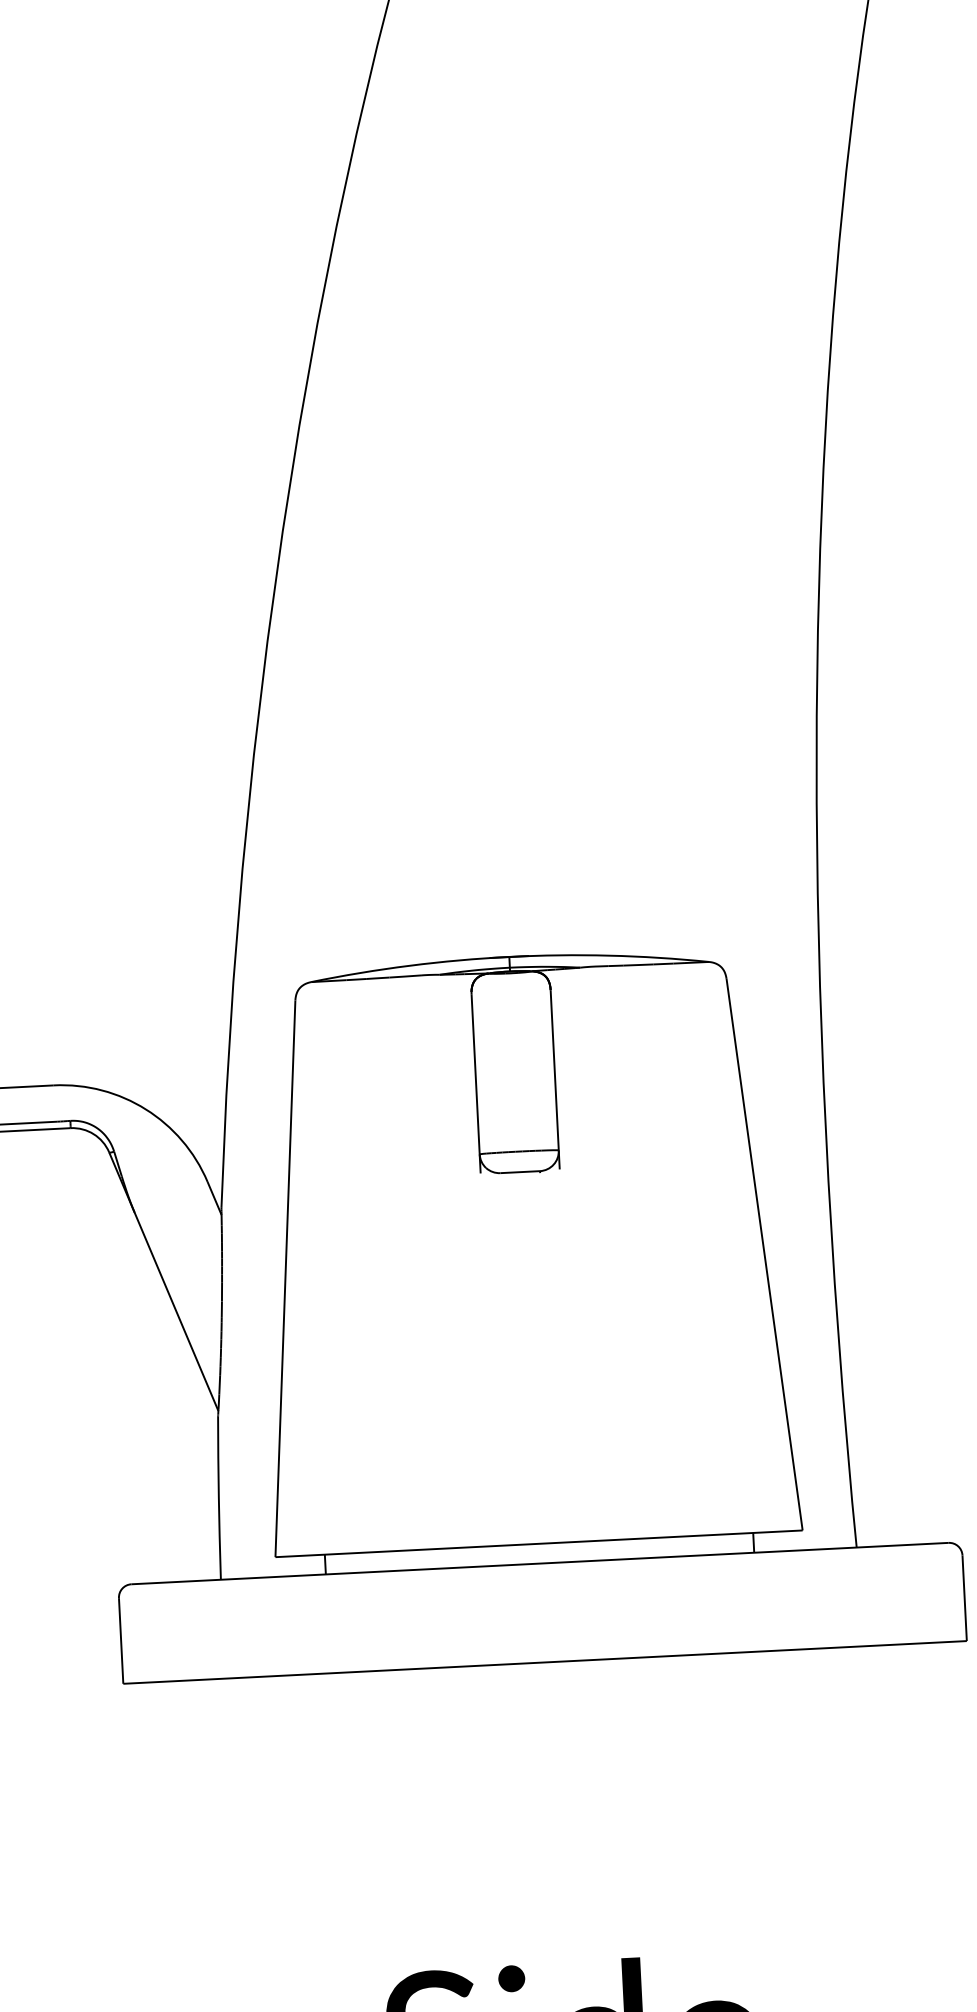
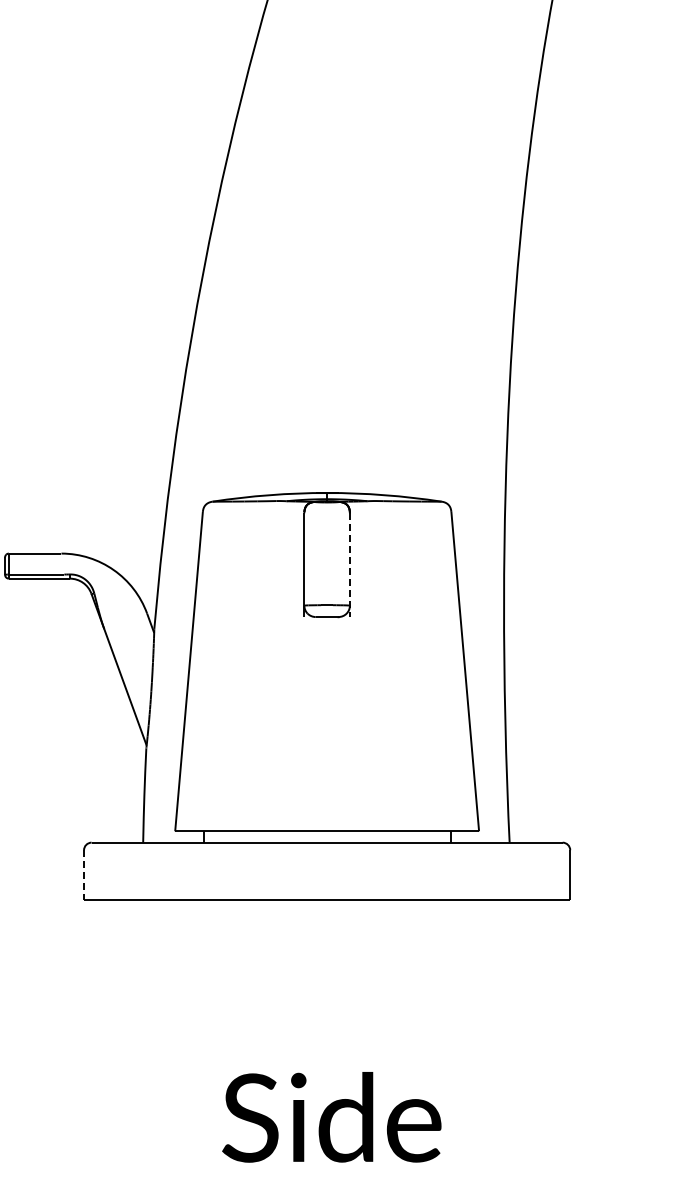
line: (554, 1079) -> (349, 564), solid -> dashed
line: (121, 1640) -> (84, 874), solid -> dashed

